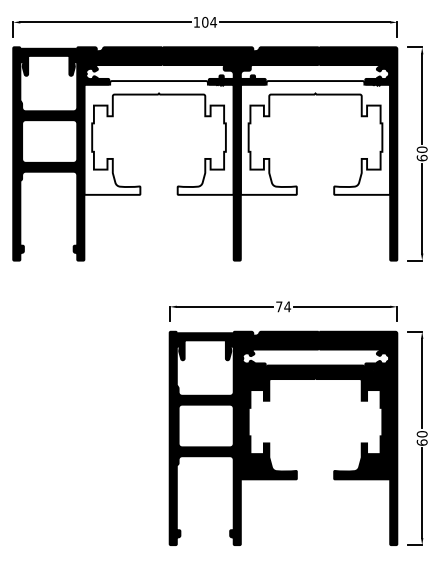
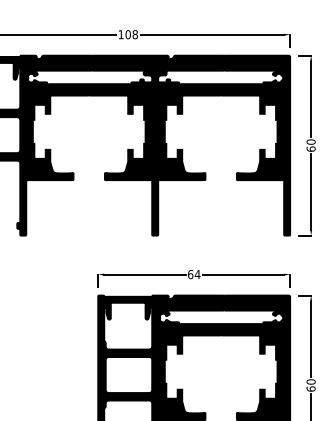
text: (213, 21) -> (135, 33), 104 -> 108
fill: (158, 137) -> (88, 131), added
fill: (315, 137) -> (221, 131), added
text: (279, 306) -> (190, 274), 74 -> 64

